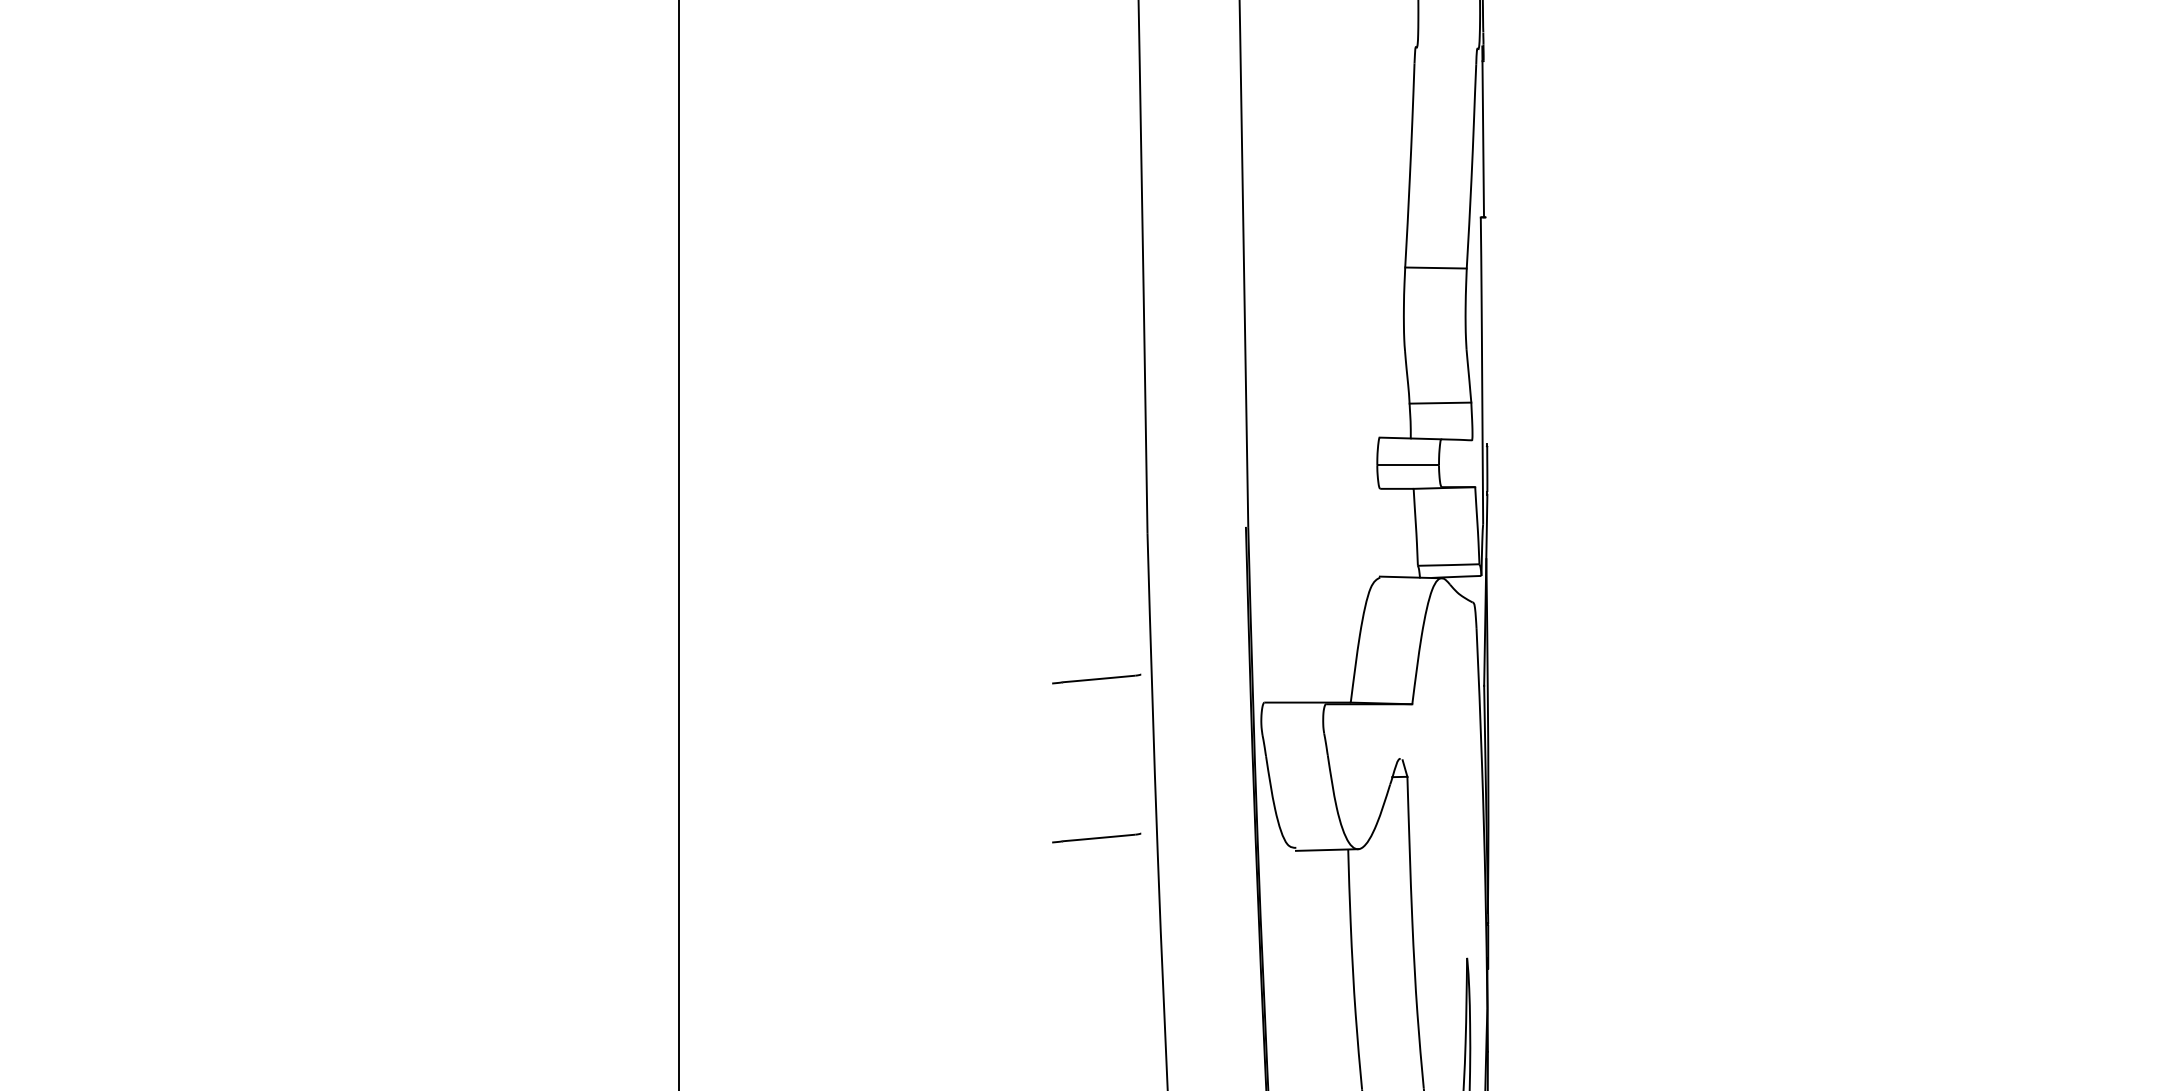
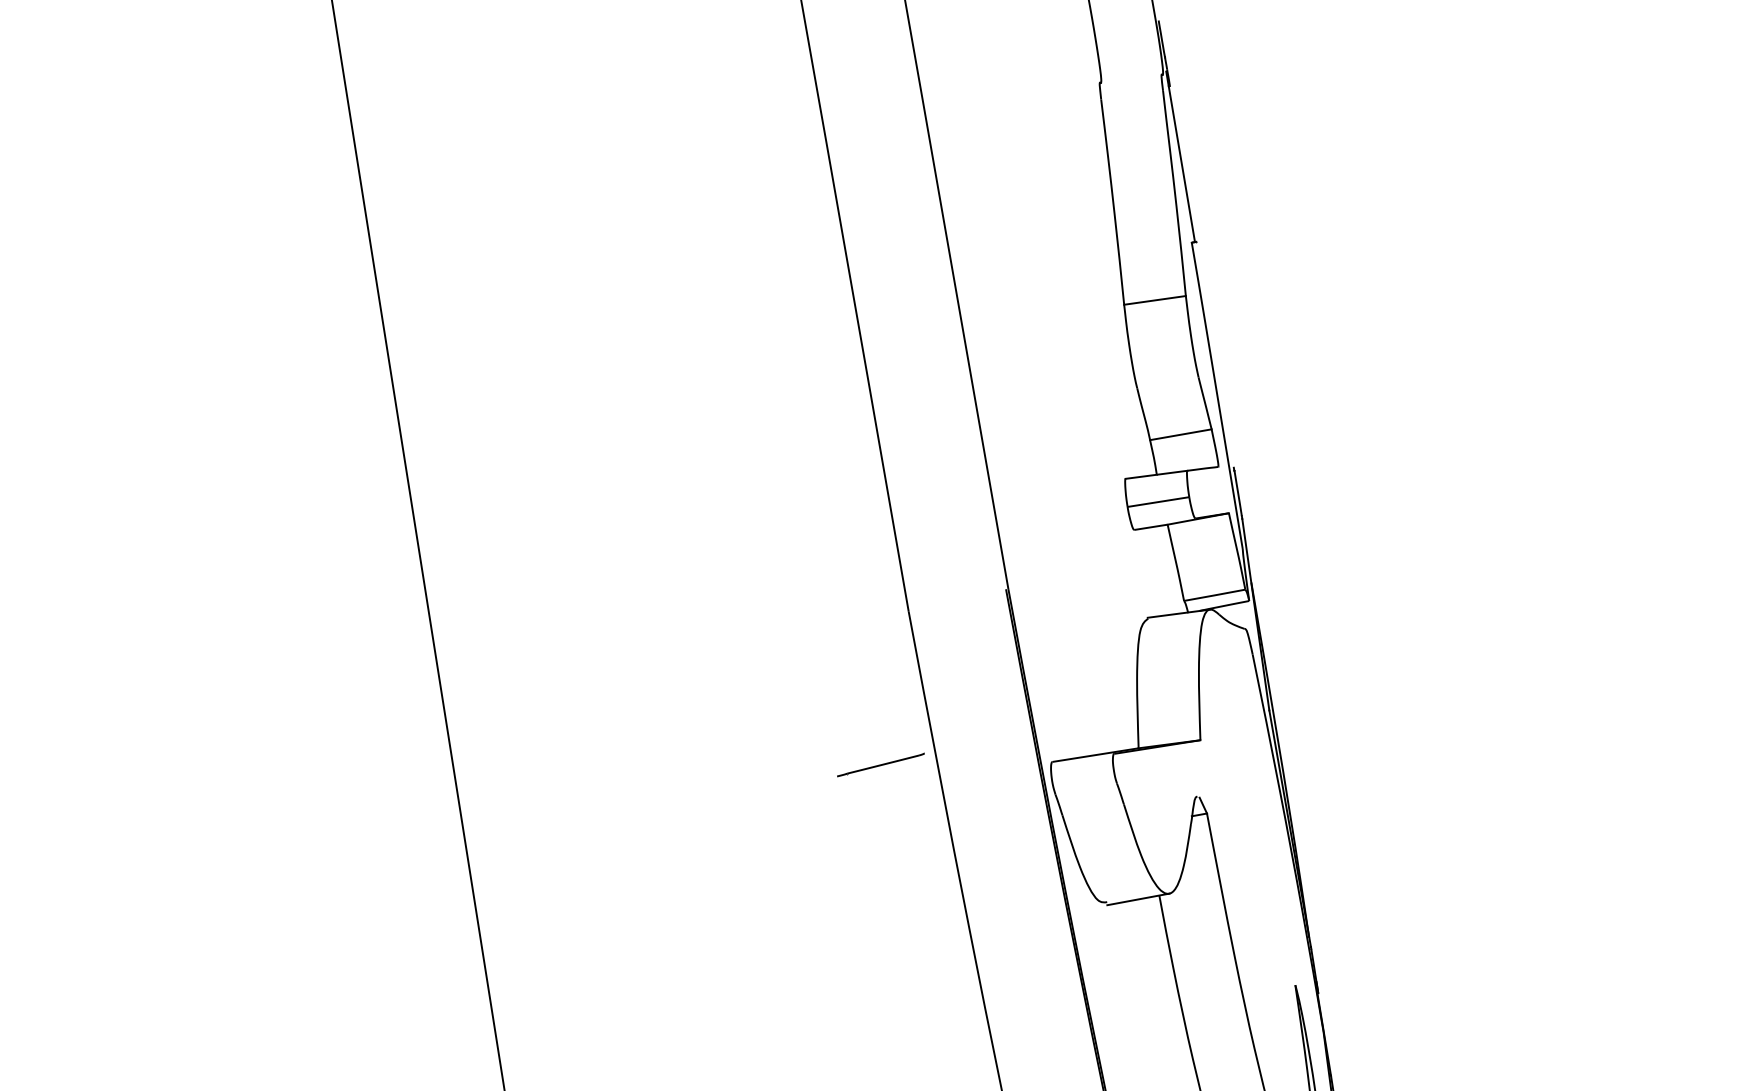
line: (1096, 837) -> (905, 923), removed

